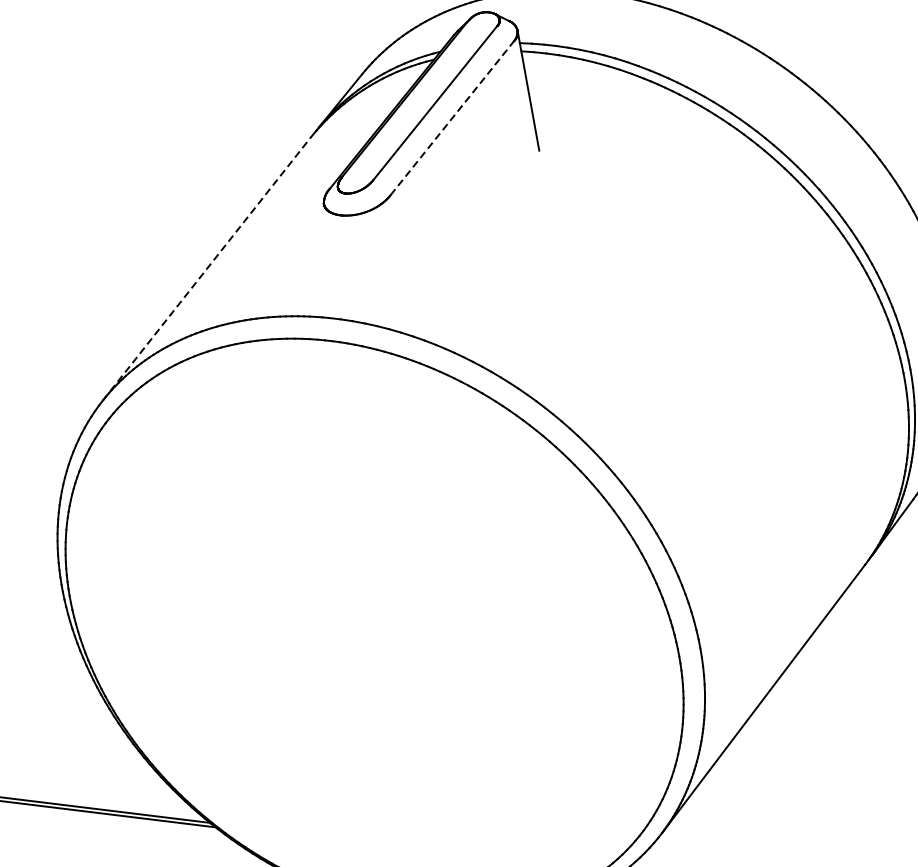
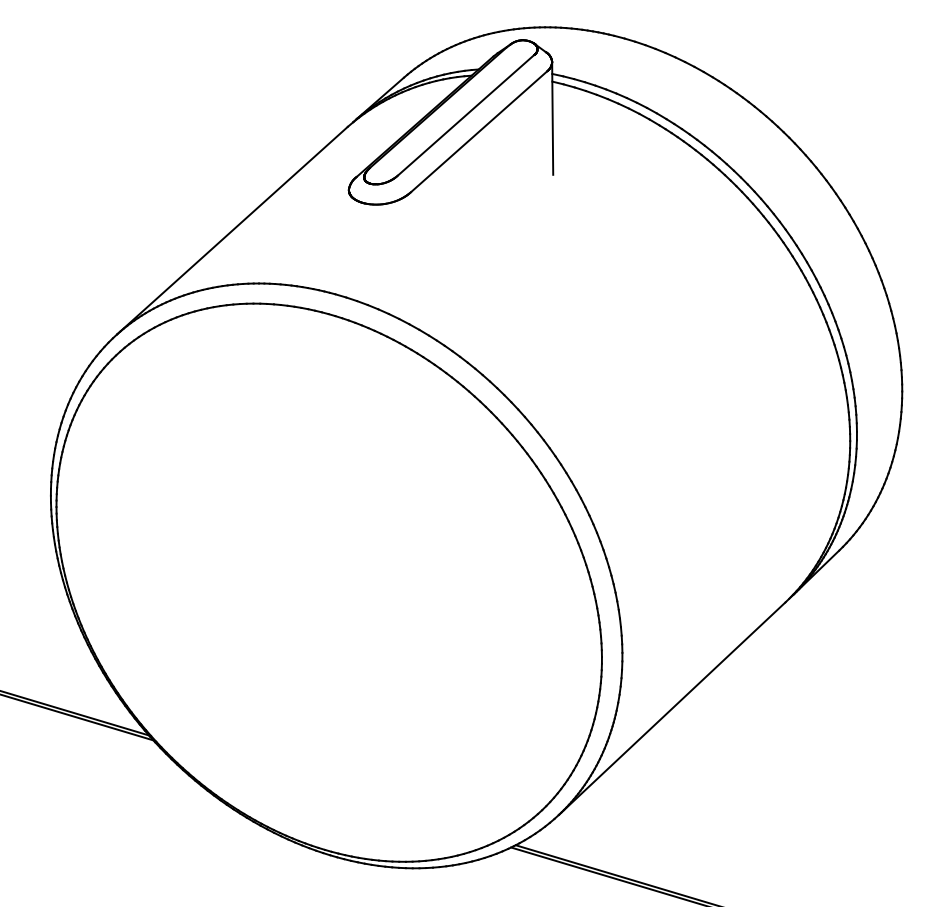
line: (452, 117) -> (479, 131), dashed -> solid
line: (207, 268) -> (232, 230), dashed -> solid

